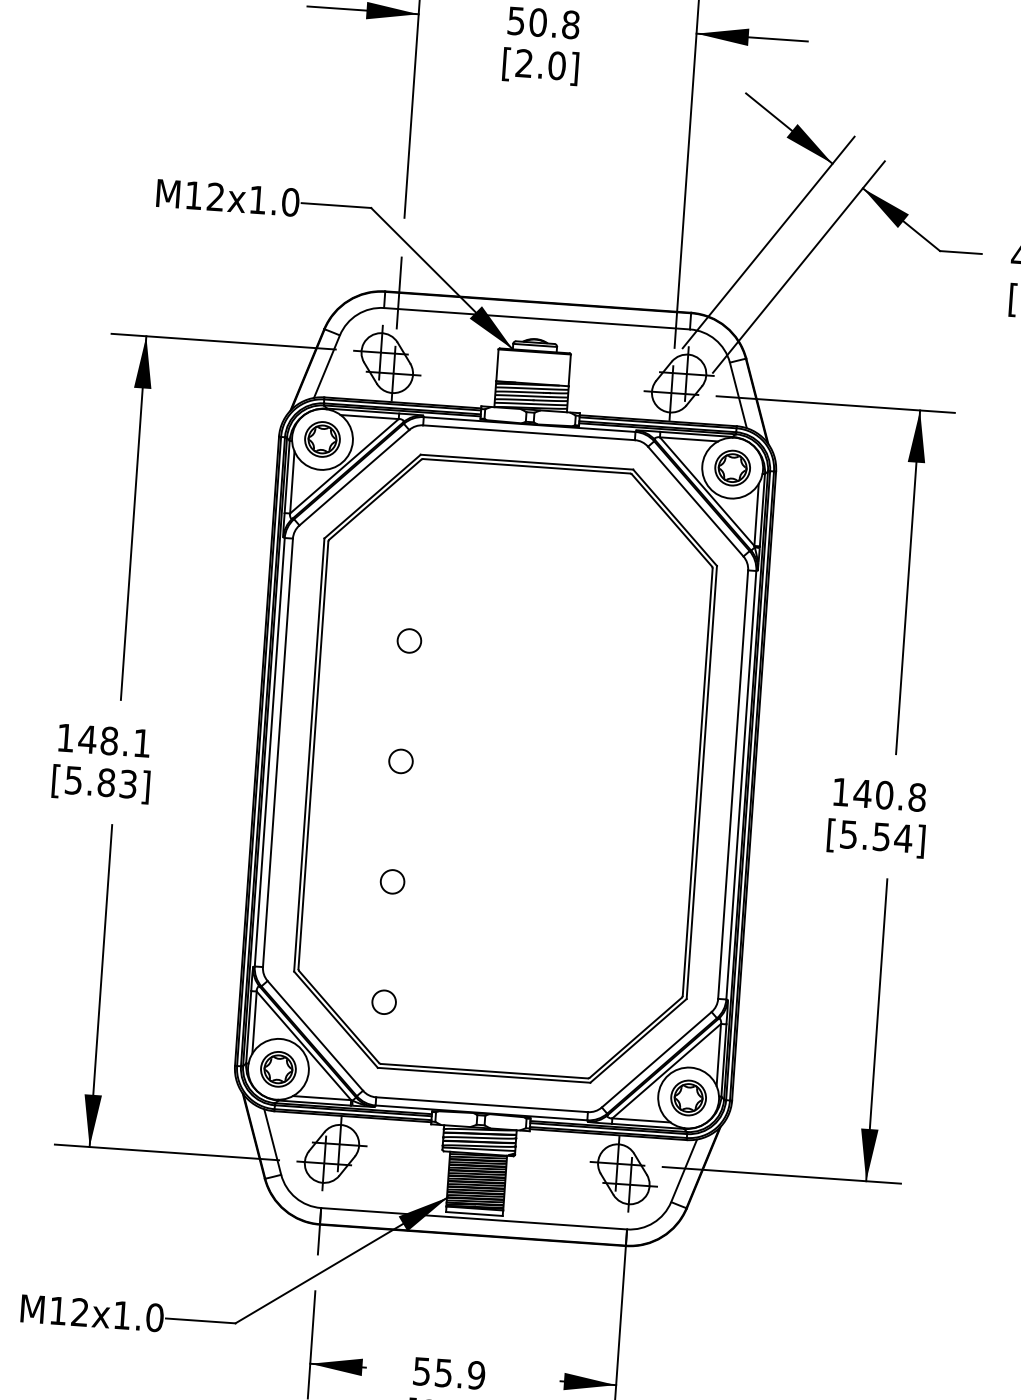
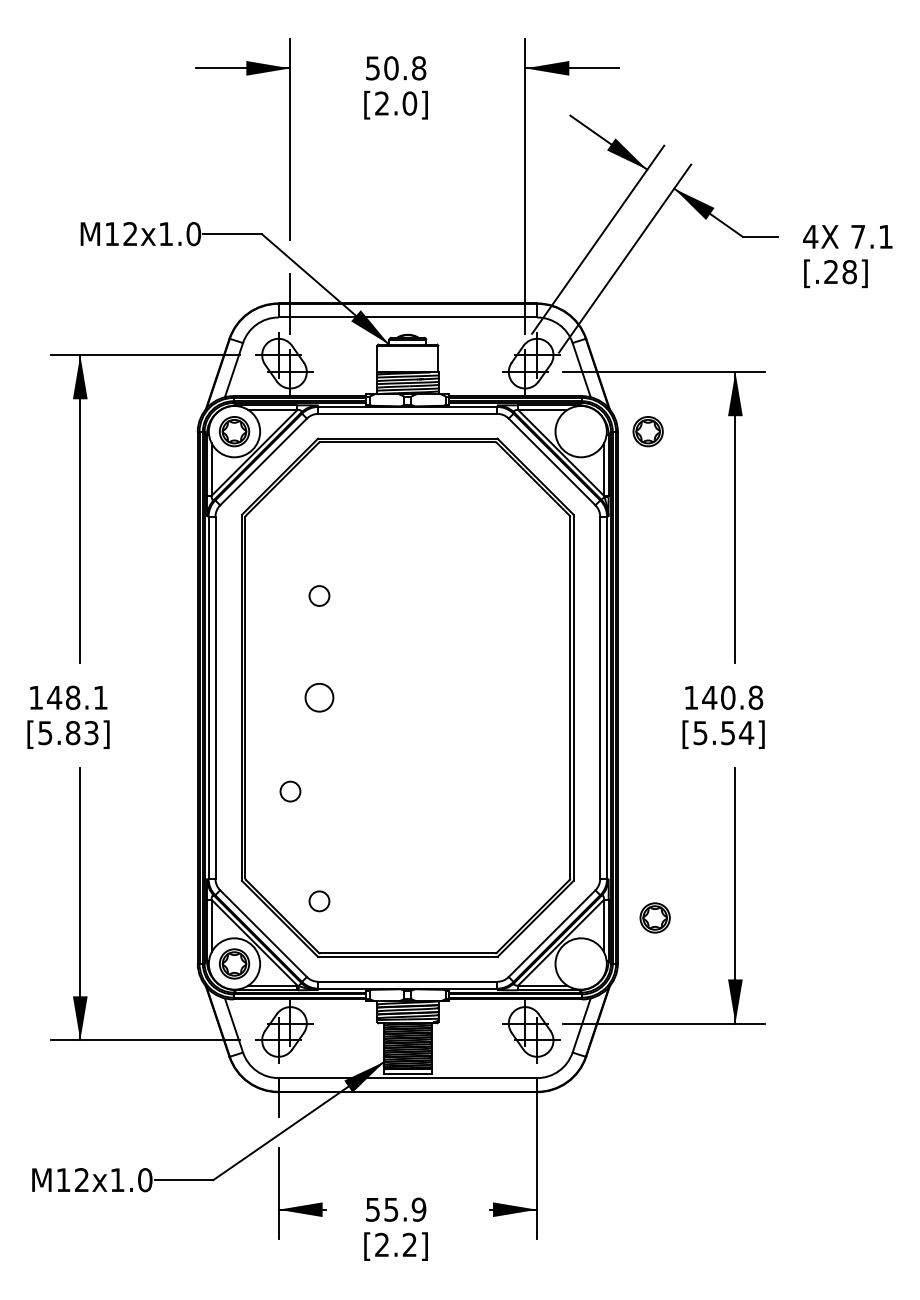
part: (731, 467) -> (647, 431), moved
circle: (401, 761) -> (319, 697), size x1.4
circle: (392, 881) -> (290, 791), moved
part: (687, 1097) -> (654, 917), moved

